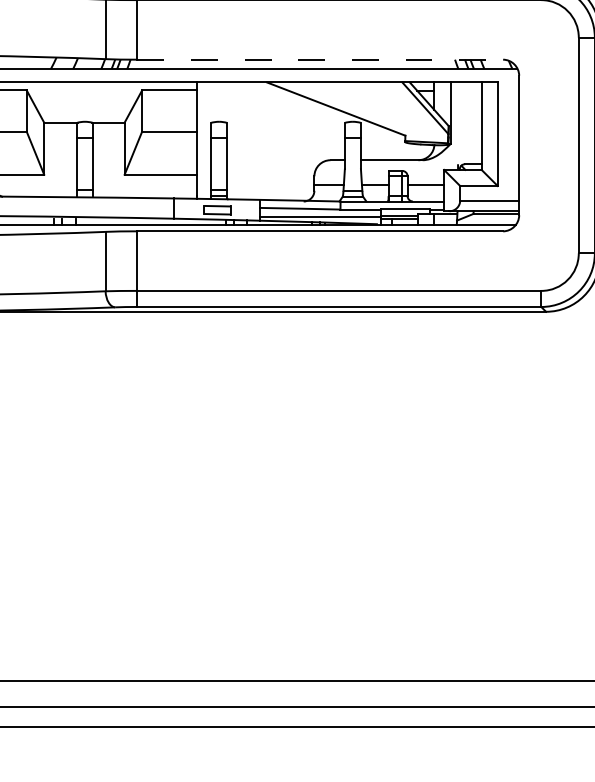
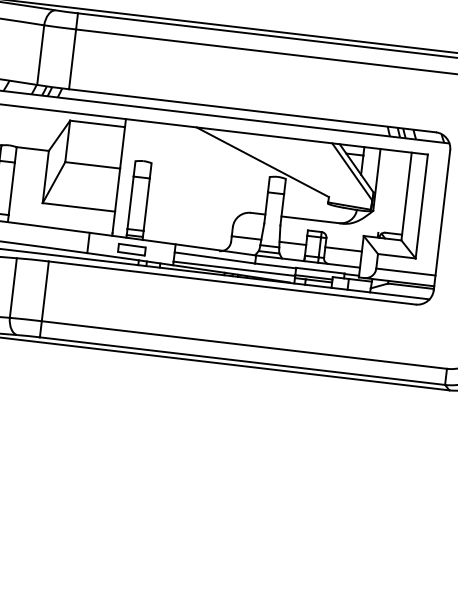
line: (320, 59) -> (252, 110), dashed -> solid

